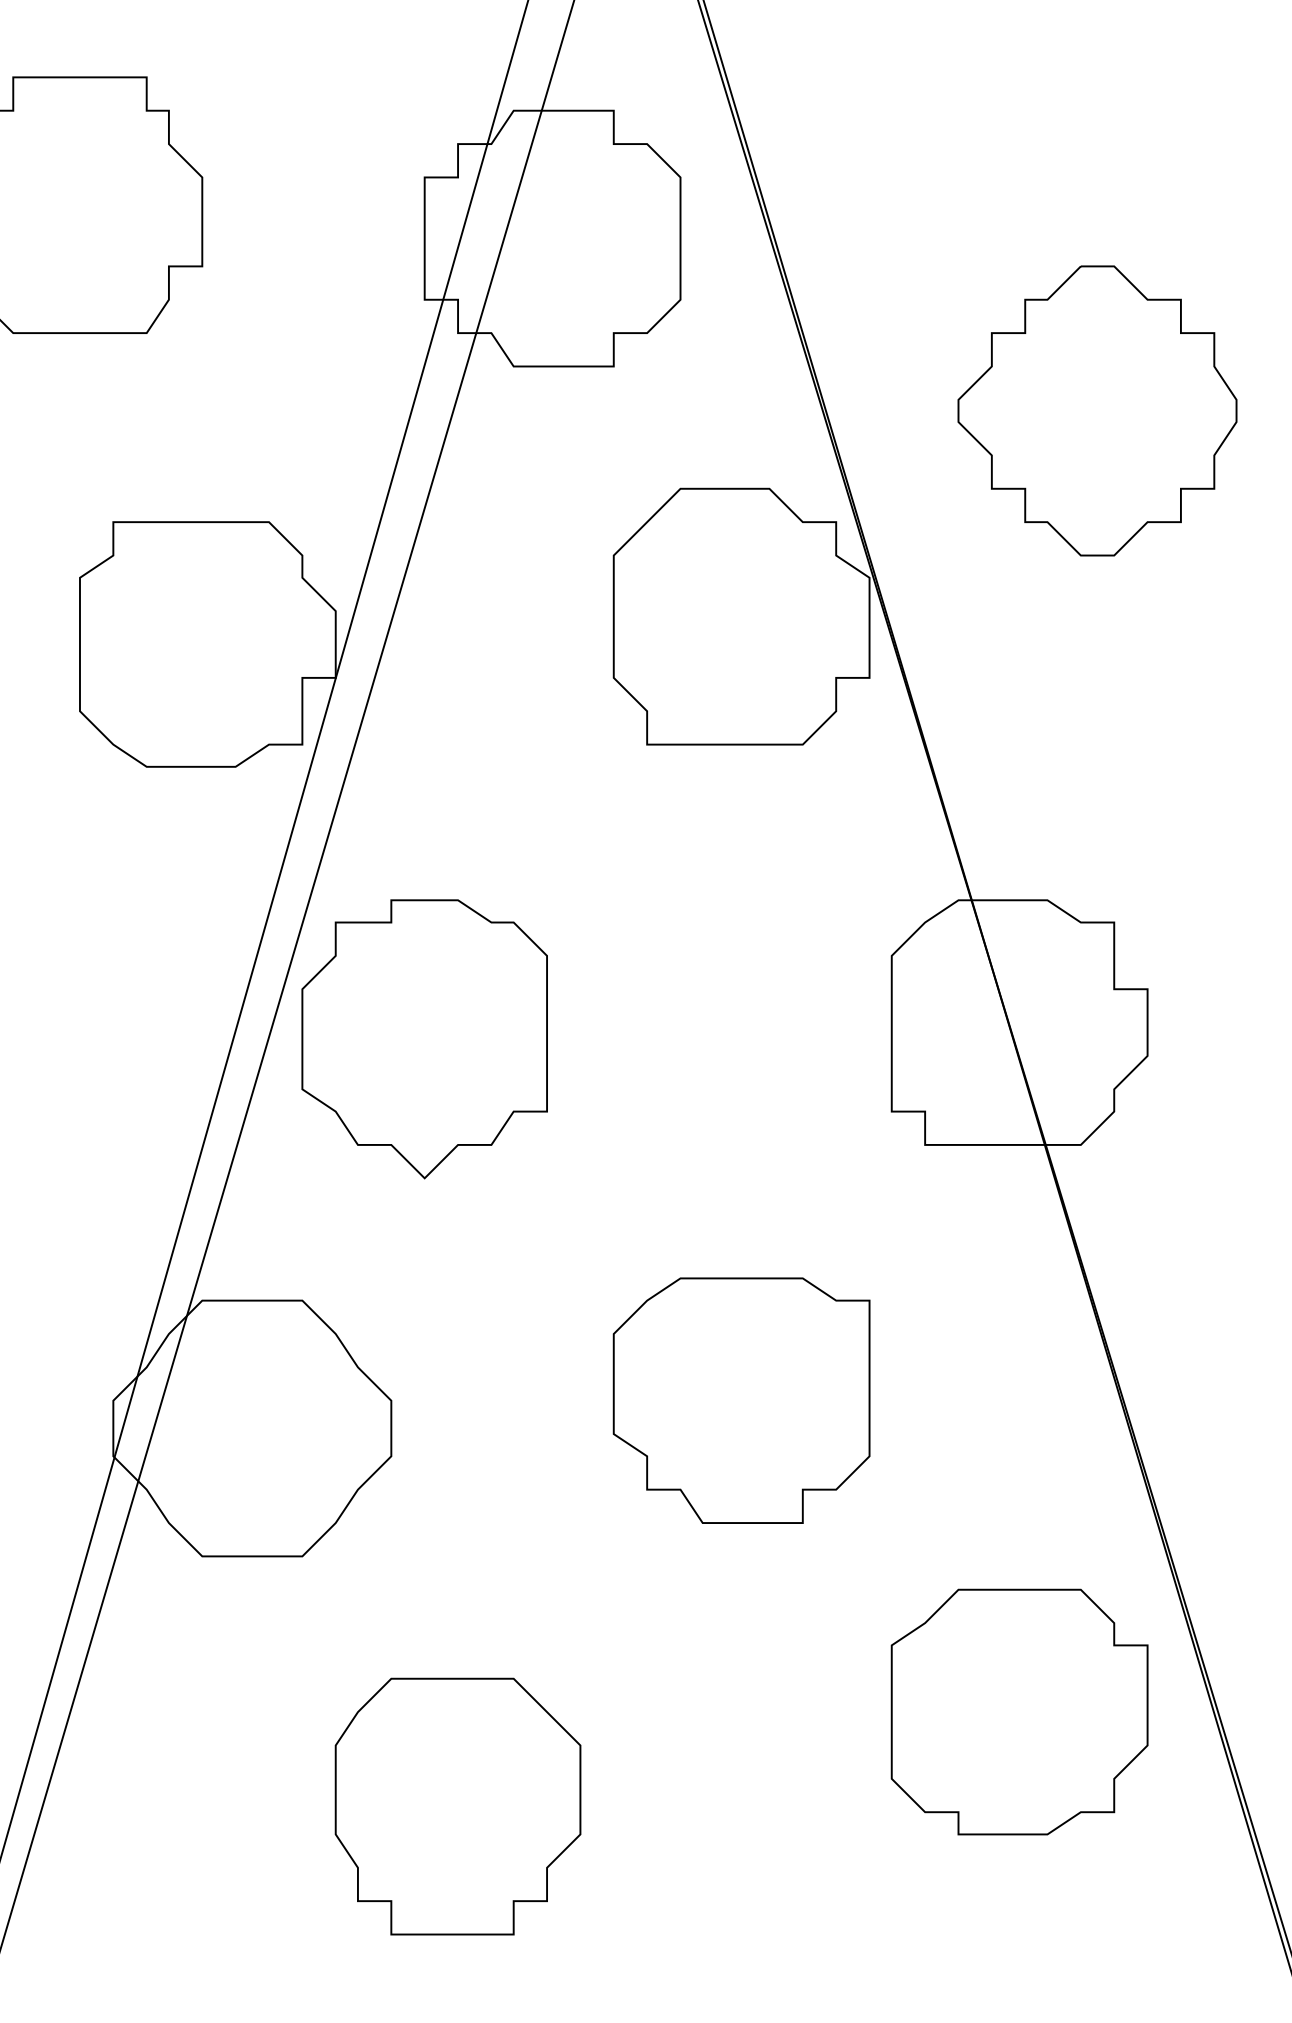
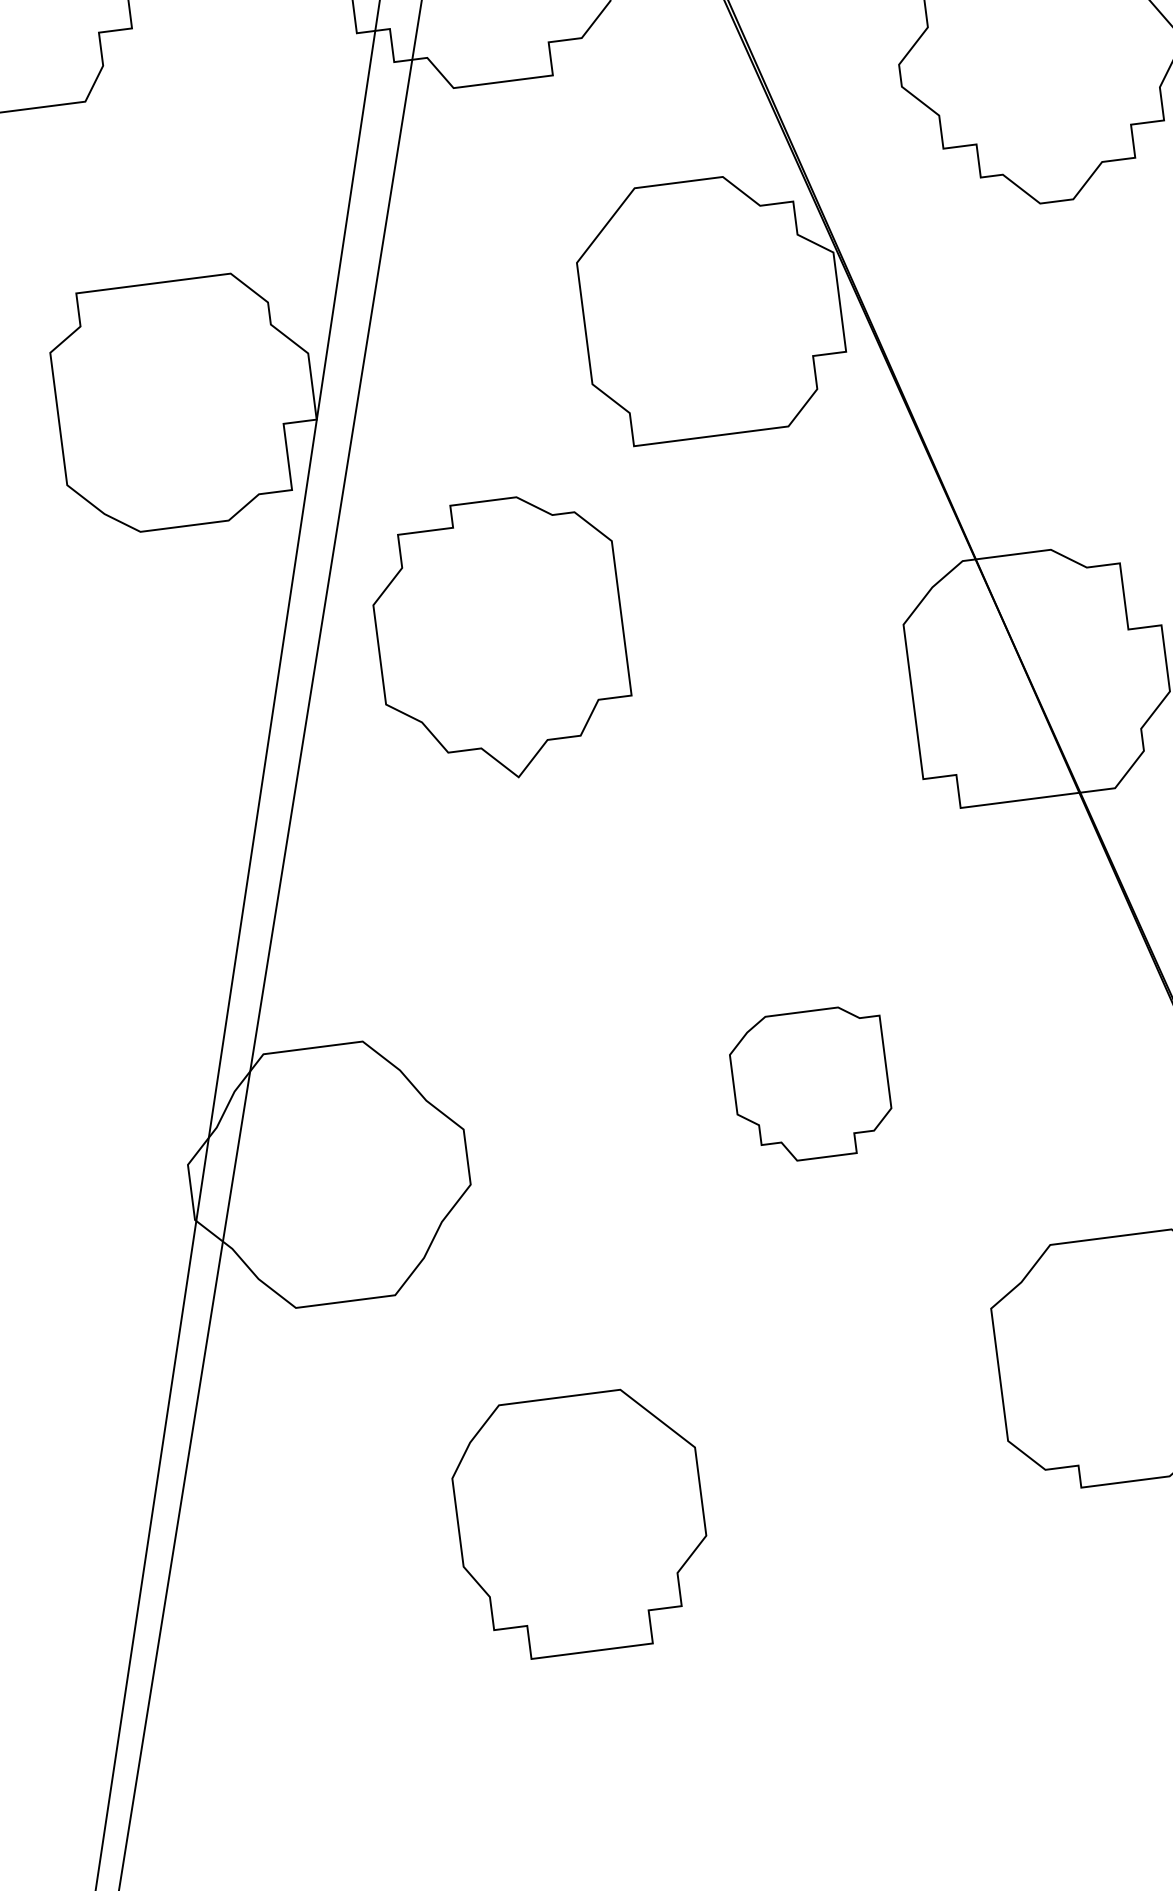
part: (424, 1039) -> (500, 639), moved
part: (741, 1400) -> (810, 1084), size x0.6

